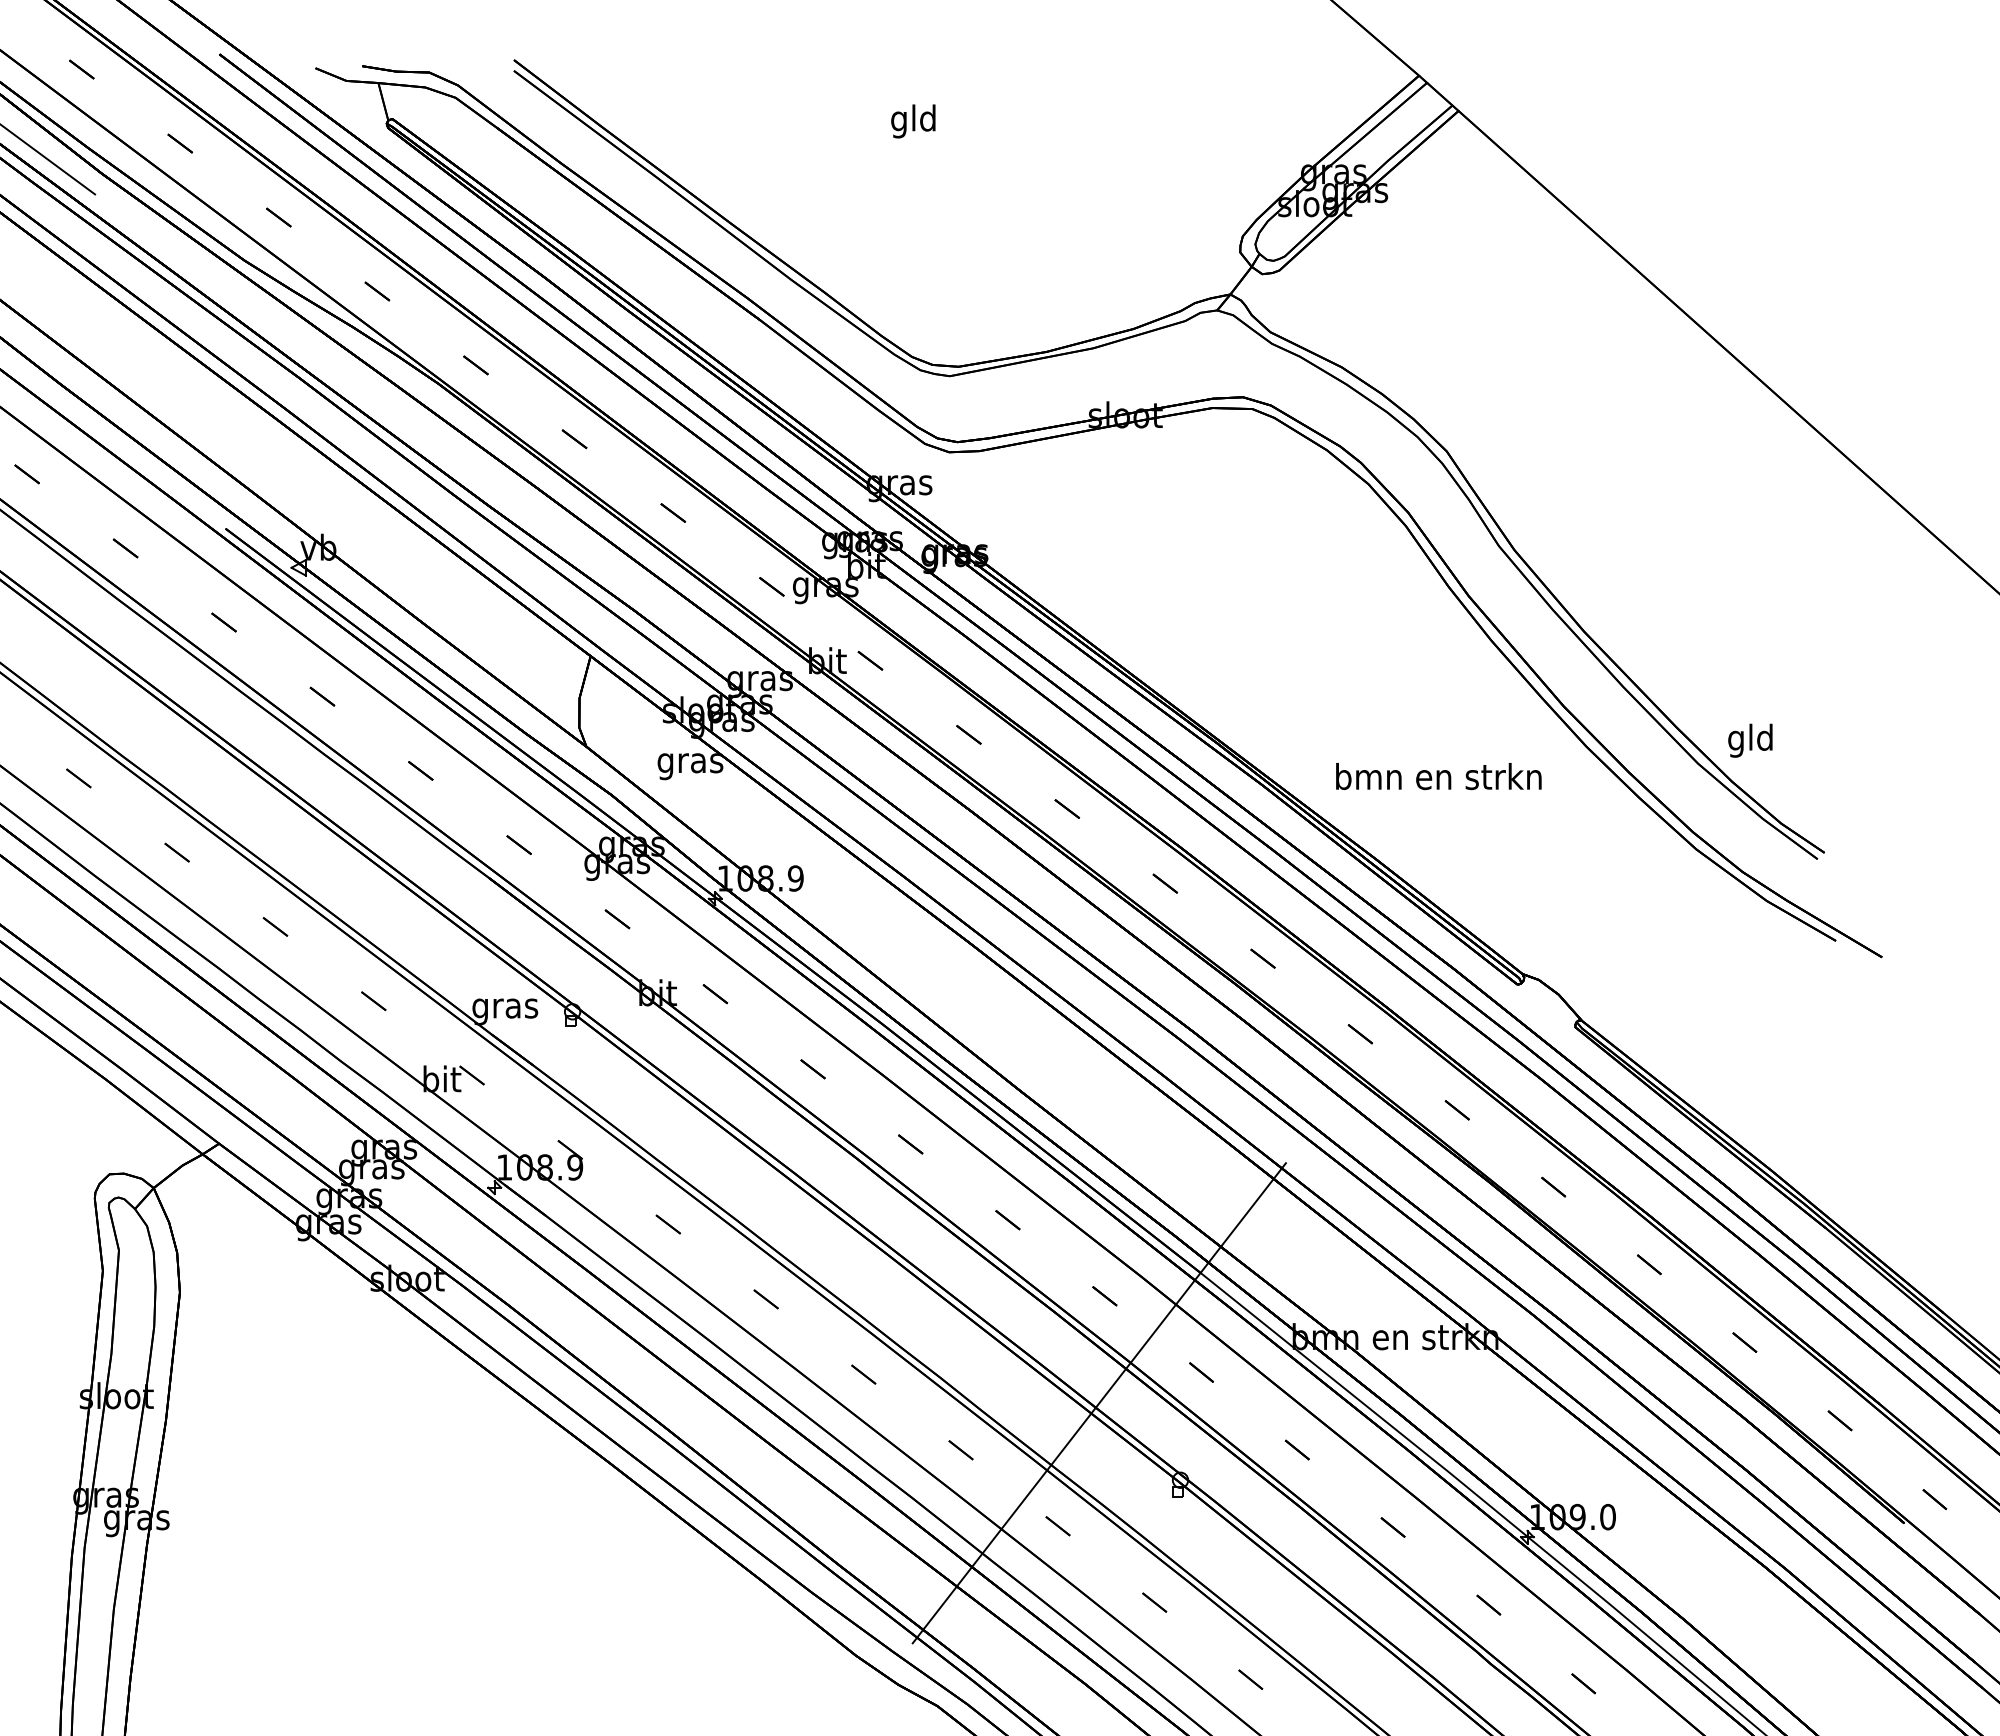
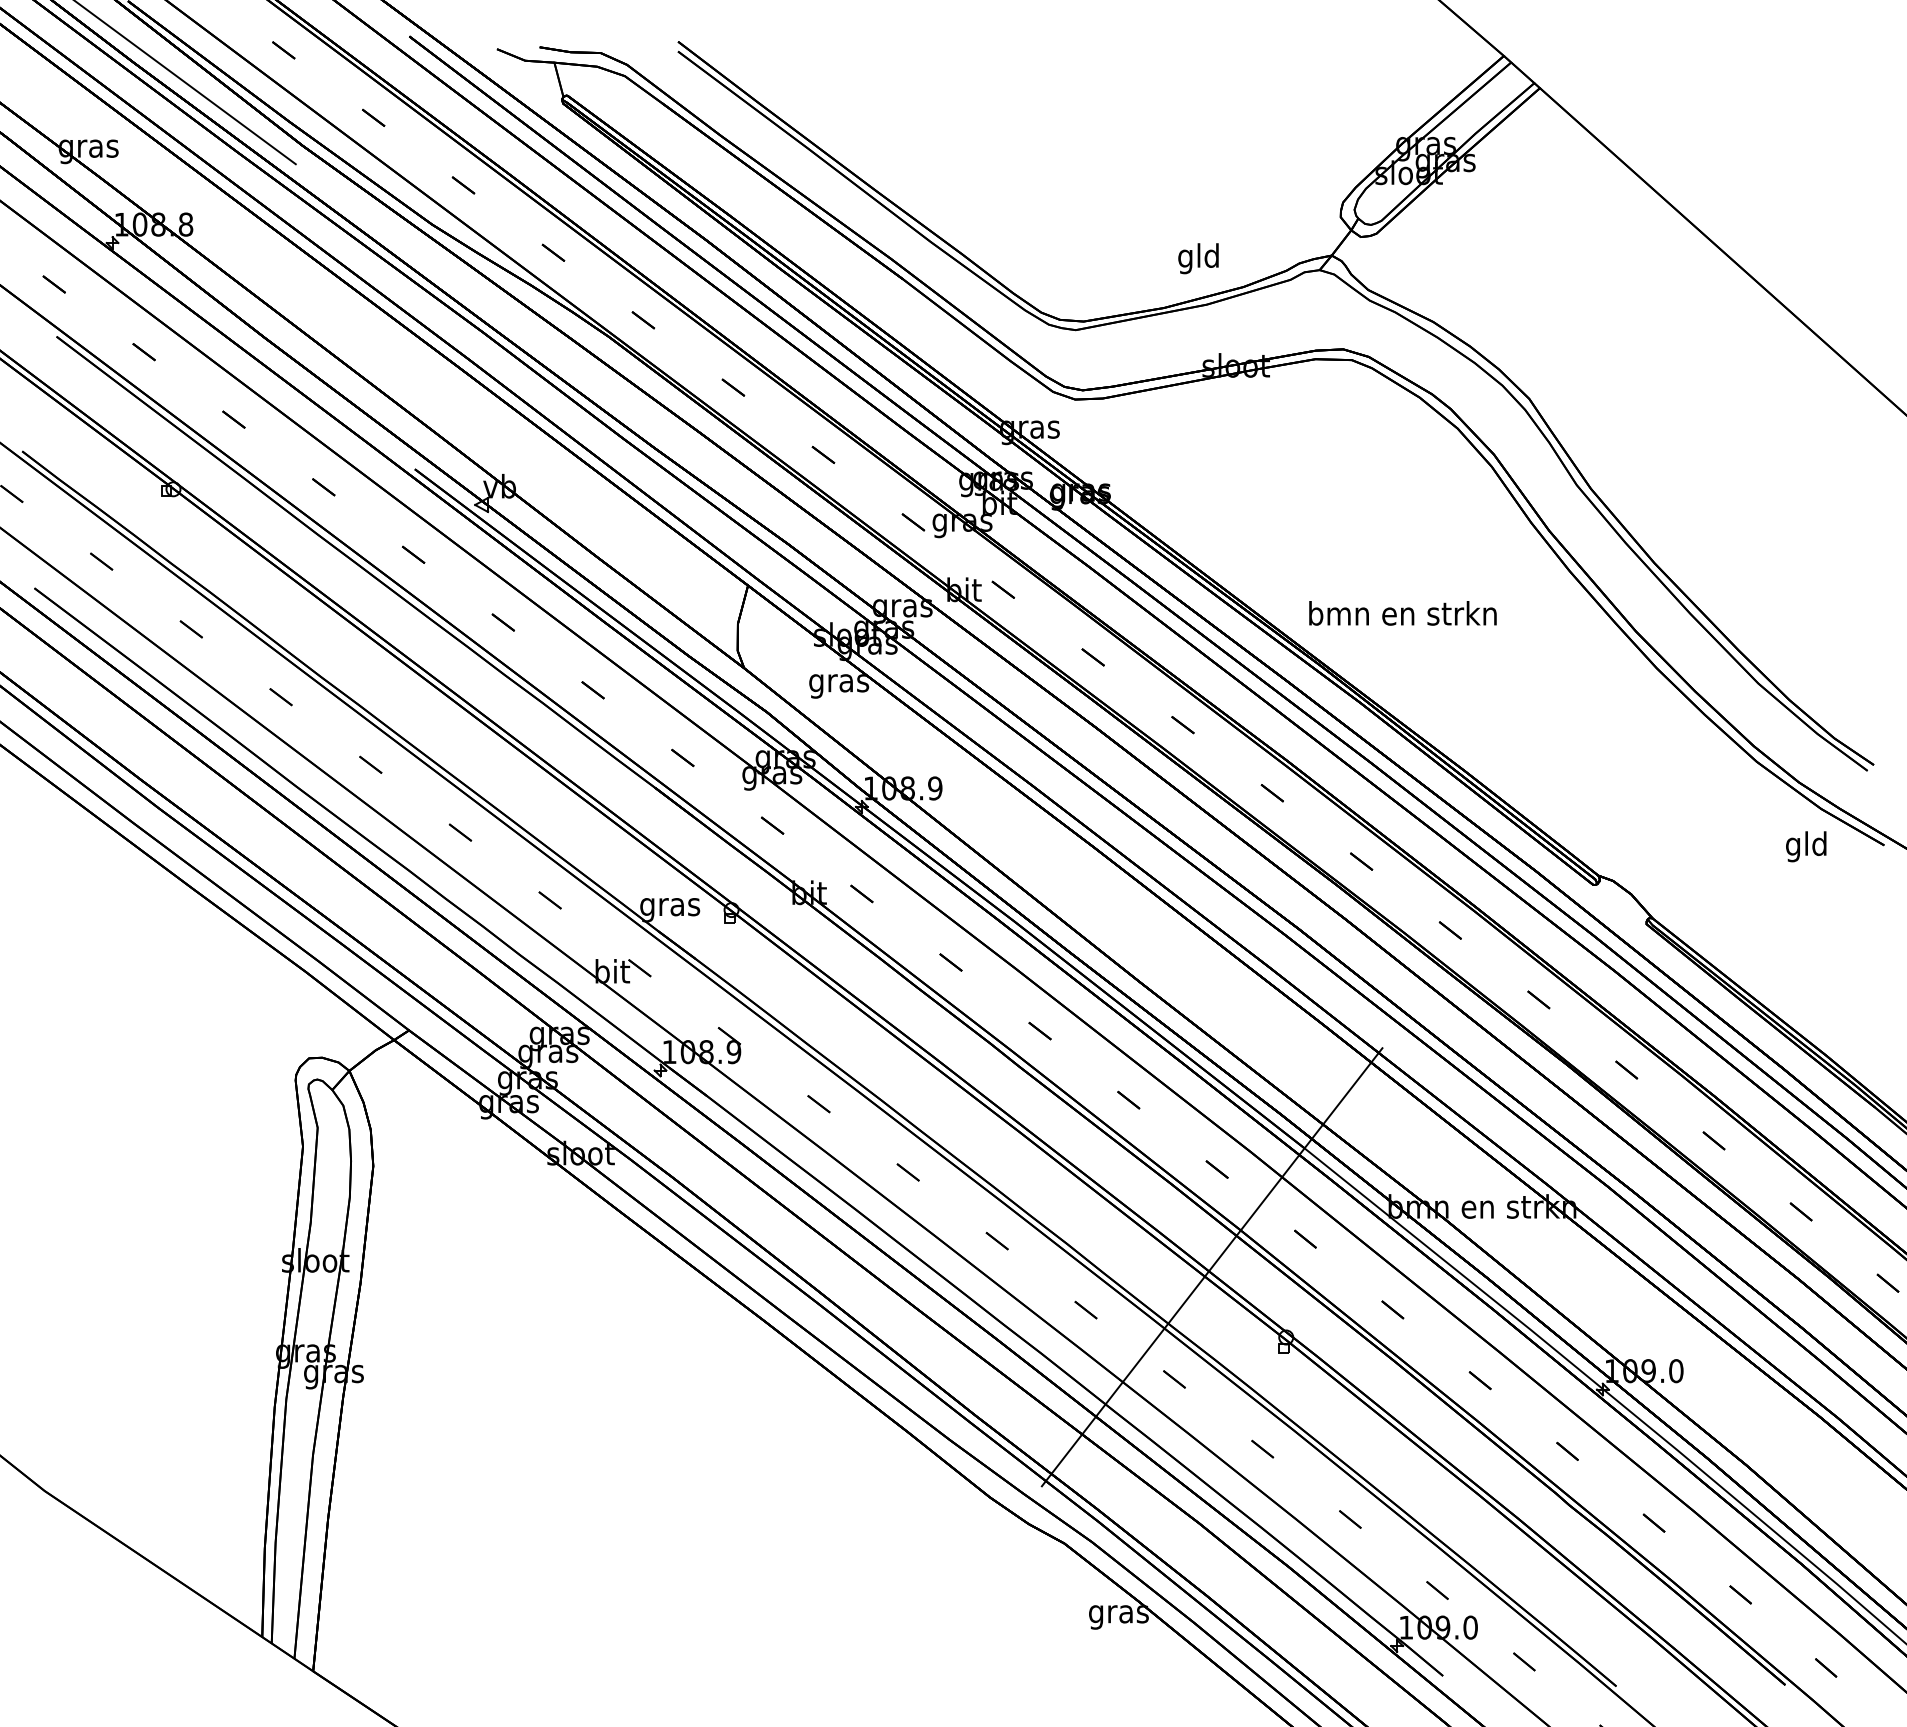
text: (913, 121) -> (1198, 258), moved
text: (1750, 740) -> (1806, 846), moved
text: (1438, 776) -> (1402, 613), moved

